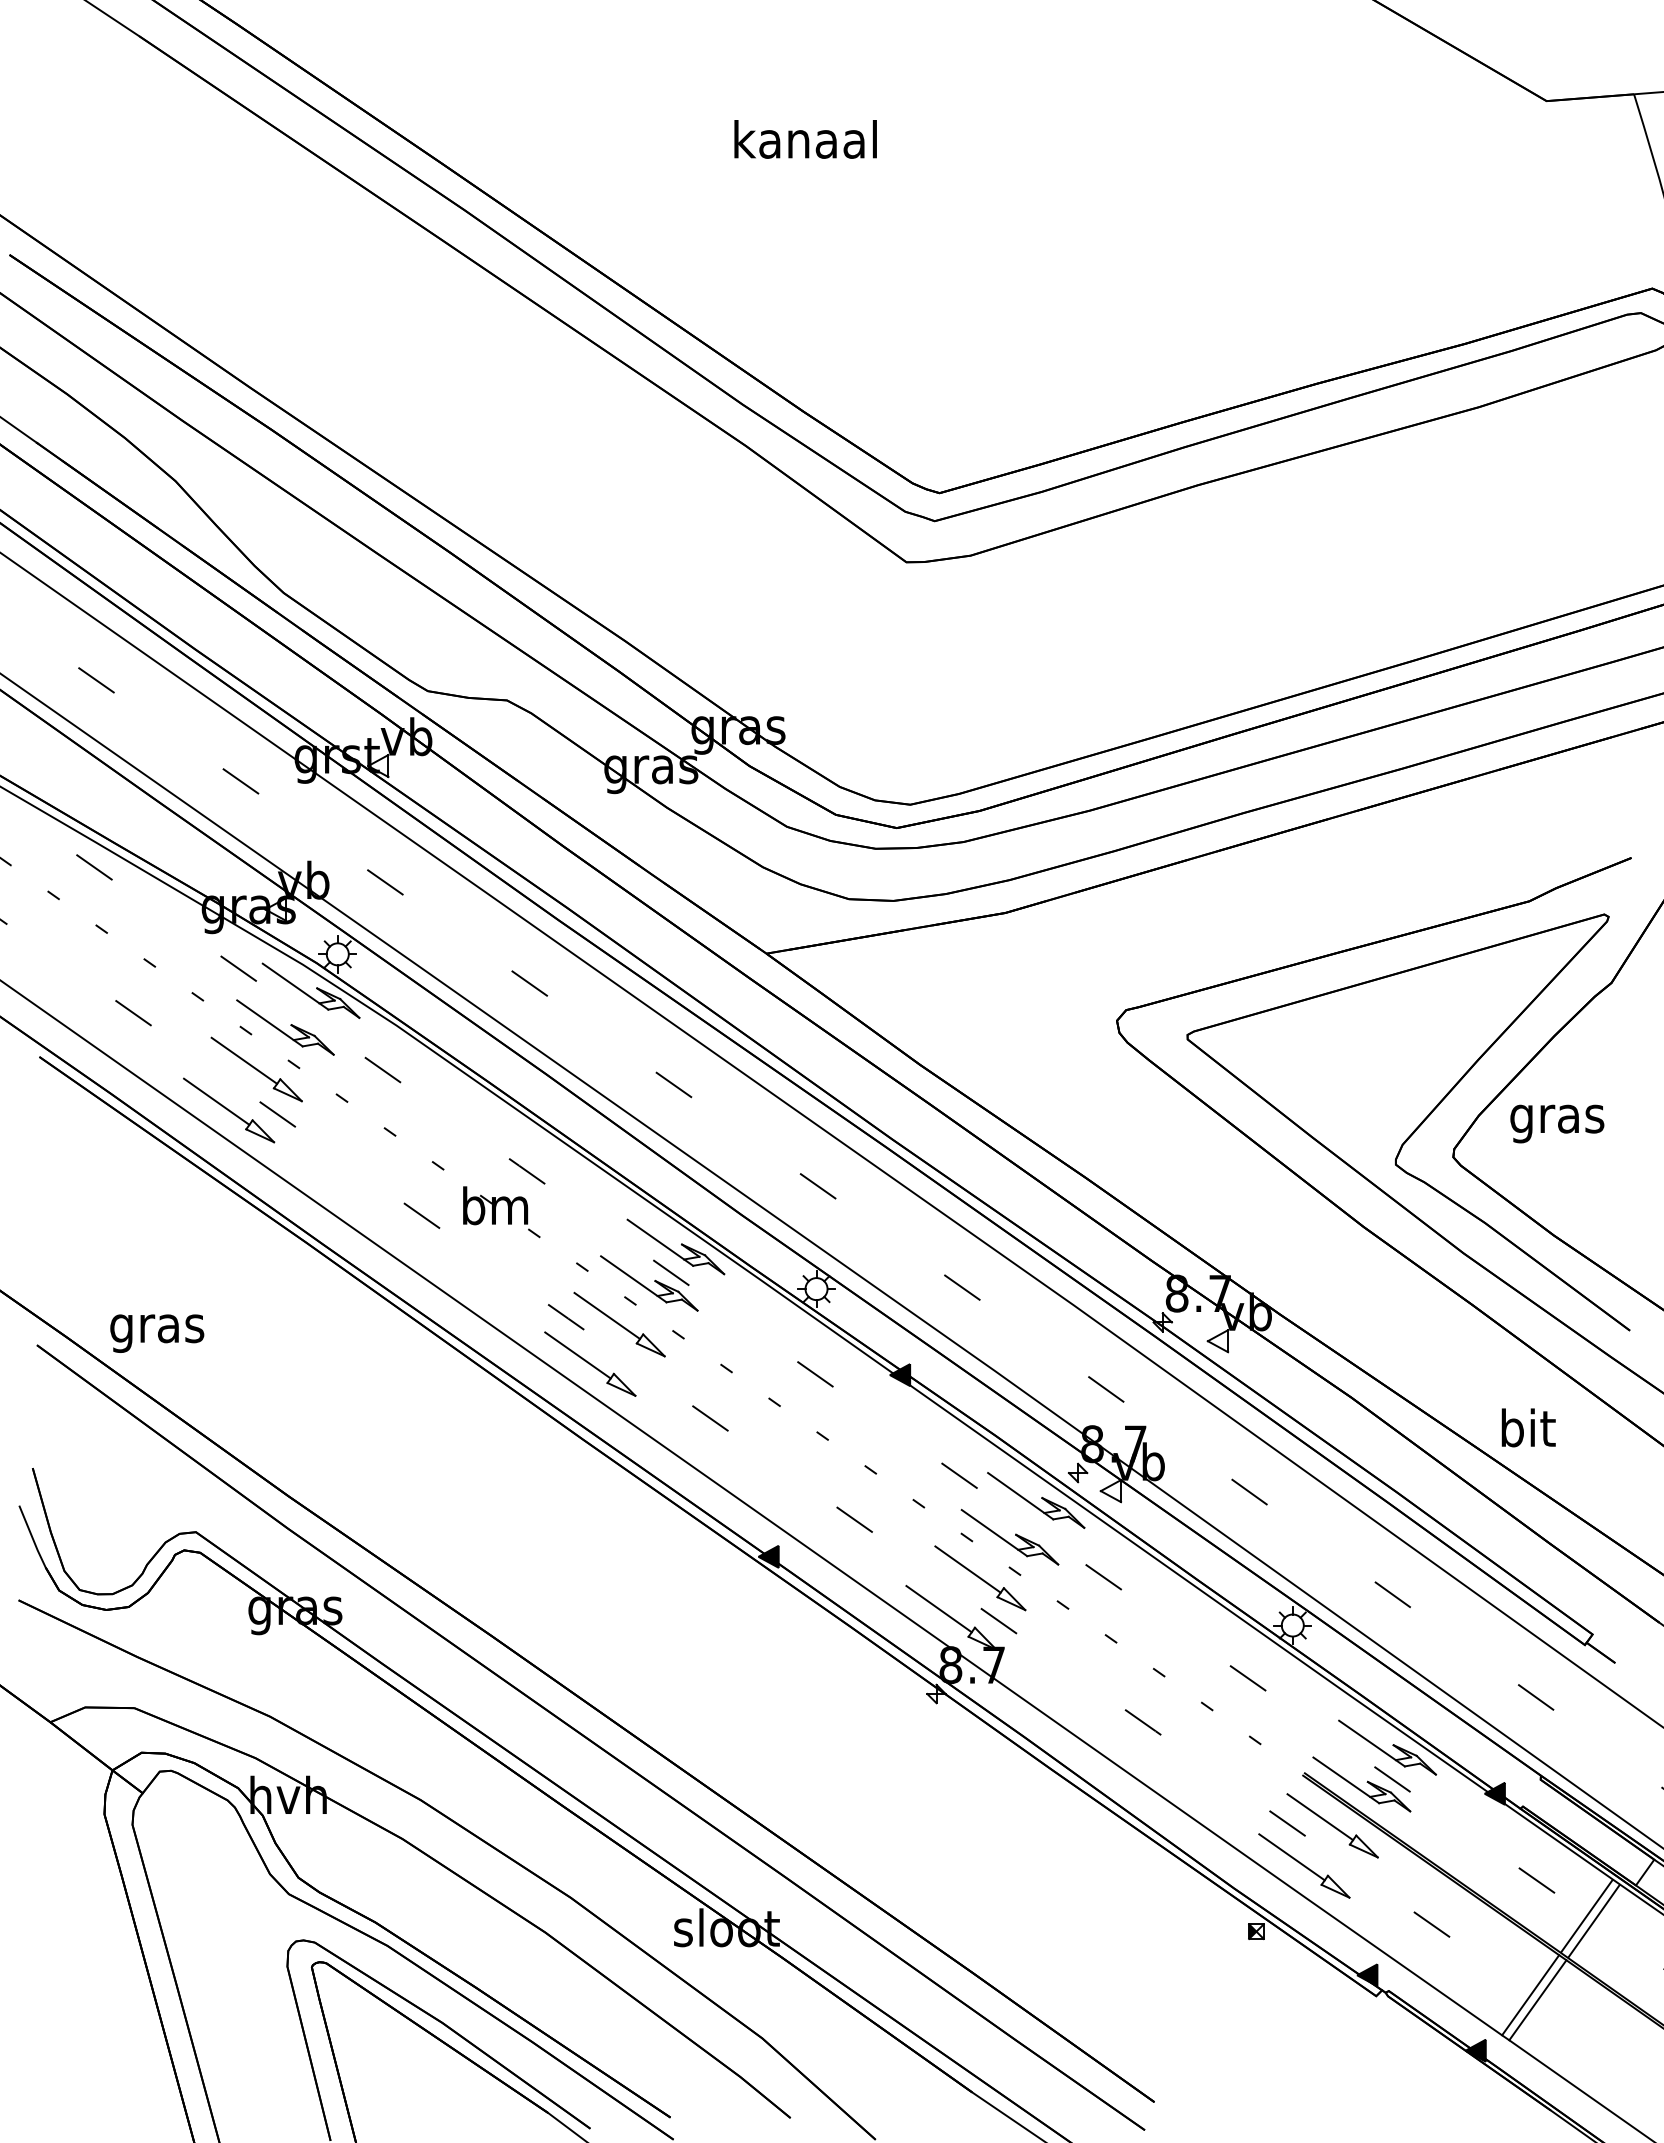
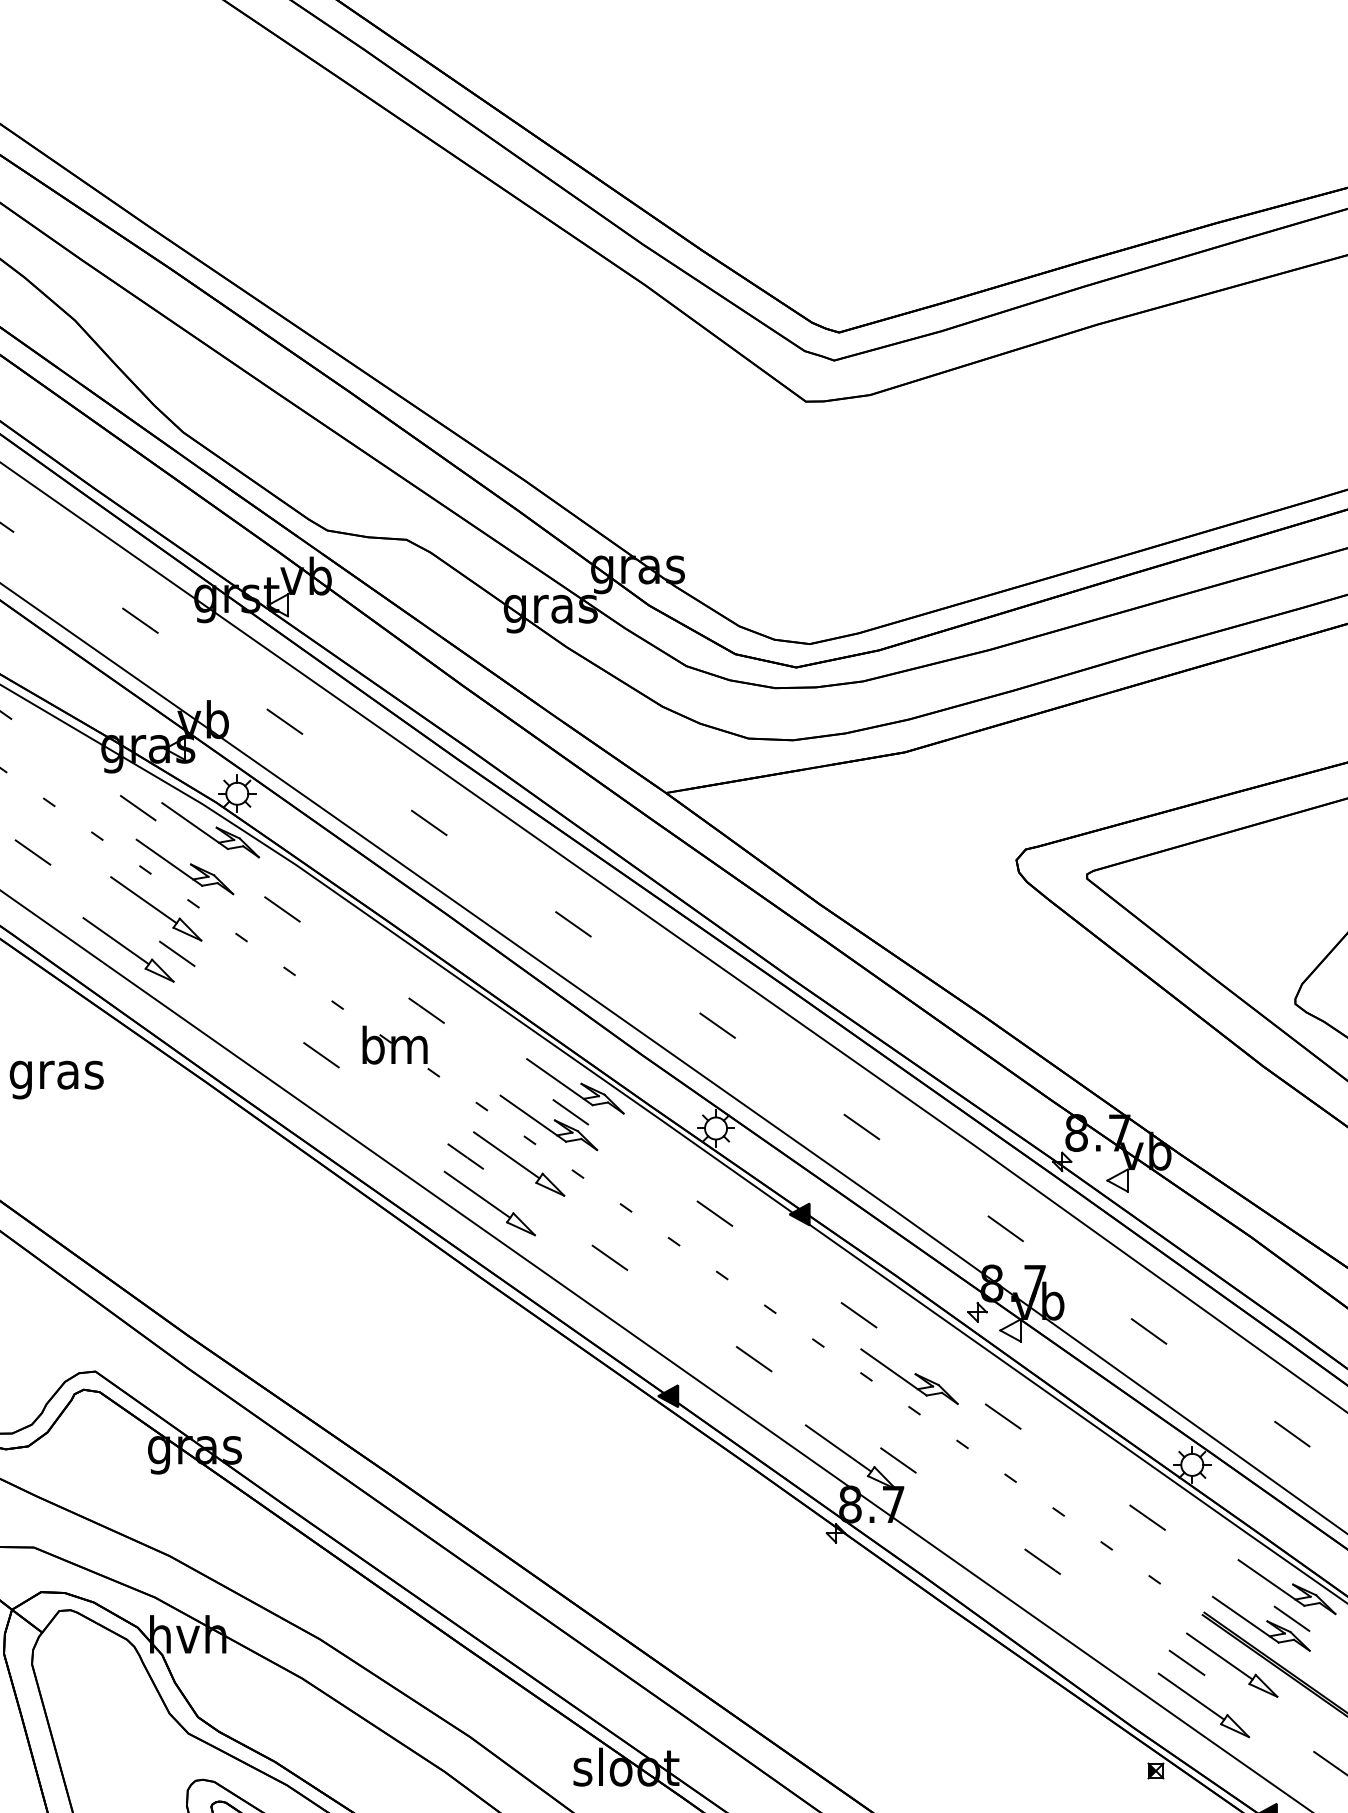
text: (157, 1333) -> (57, 1079), moved
part: (1036, 1500) -> (936, 1339), removed
part: (980, 1578) -> (880, 1417), removed

